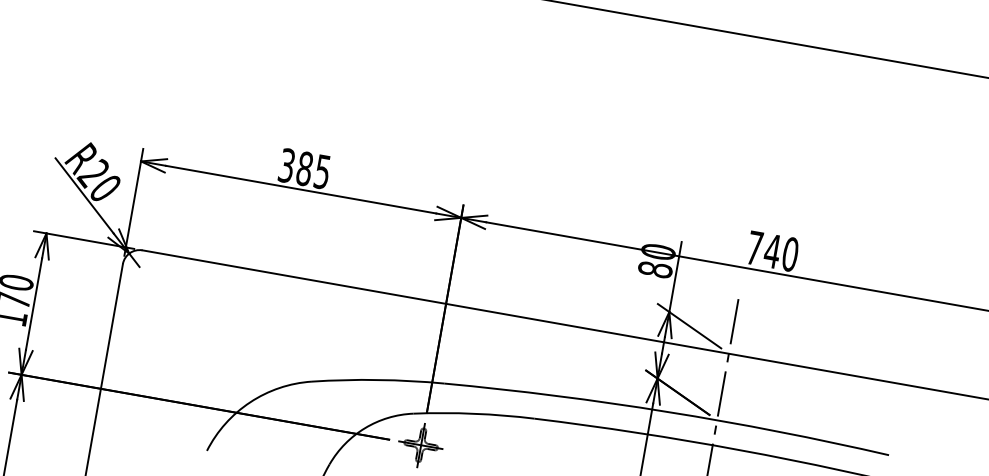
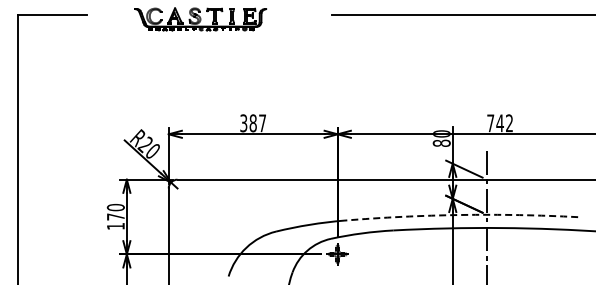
text: (322, 172) -> (262, 123), 385 -> 387
text: (790, 254) -> (509, 123), 740 -> 742
arc: (668, 413) -> (461, 215), solid -> dashed

